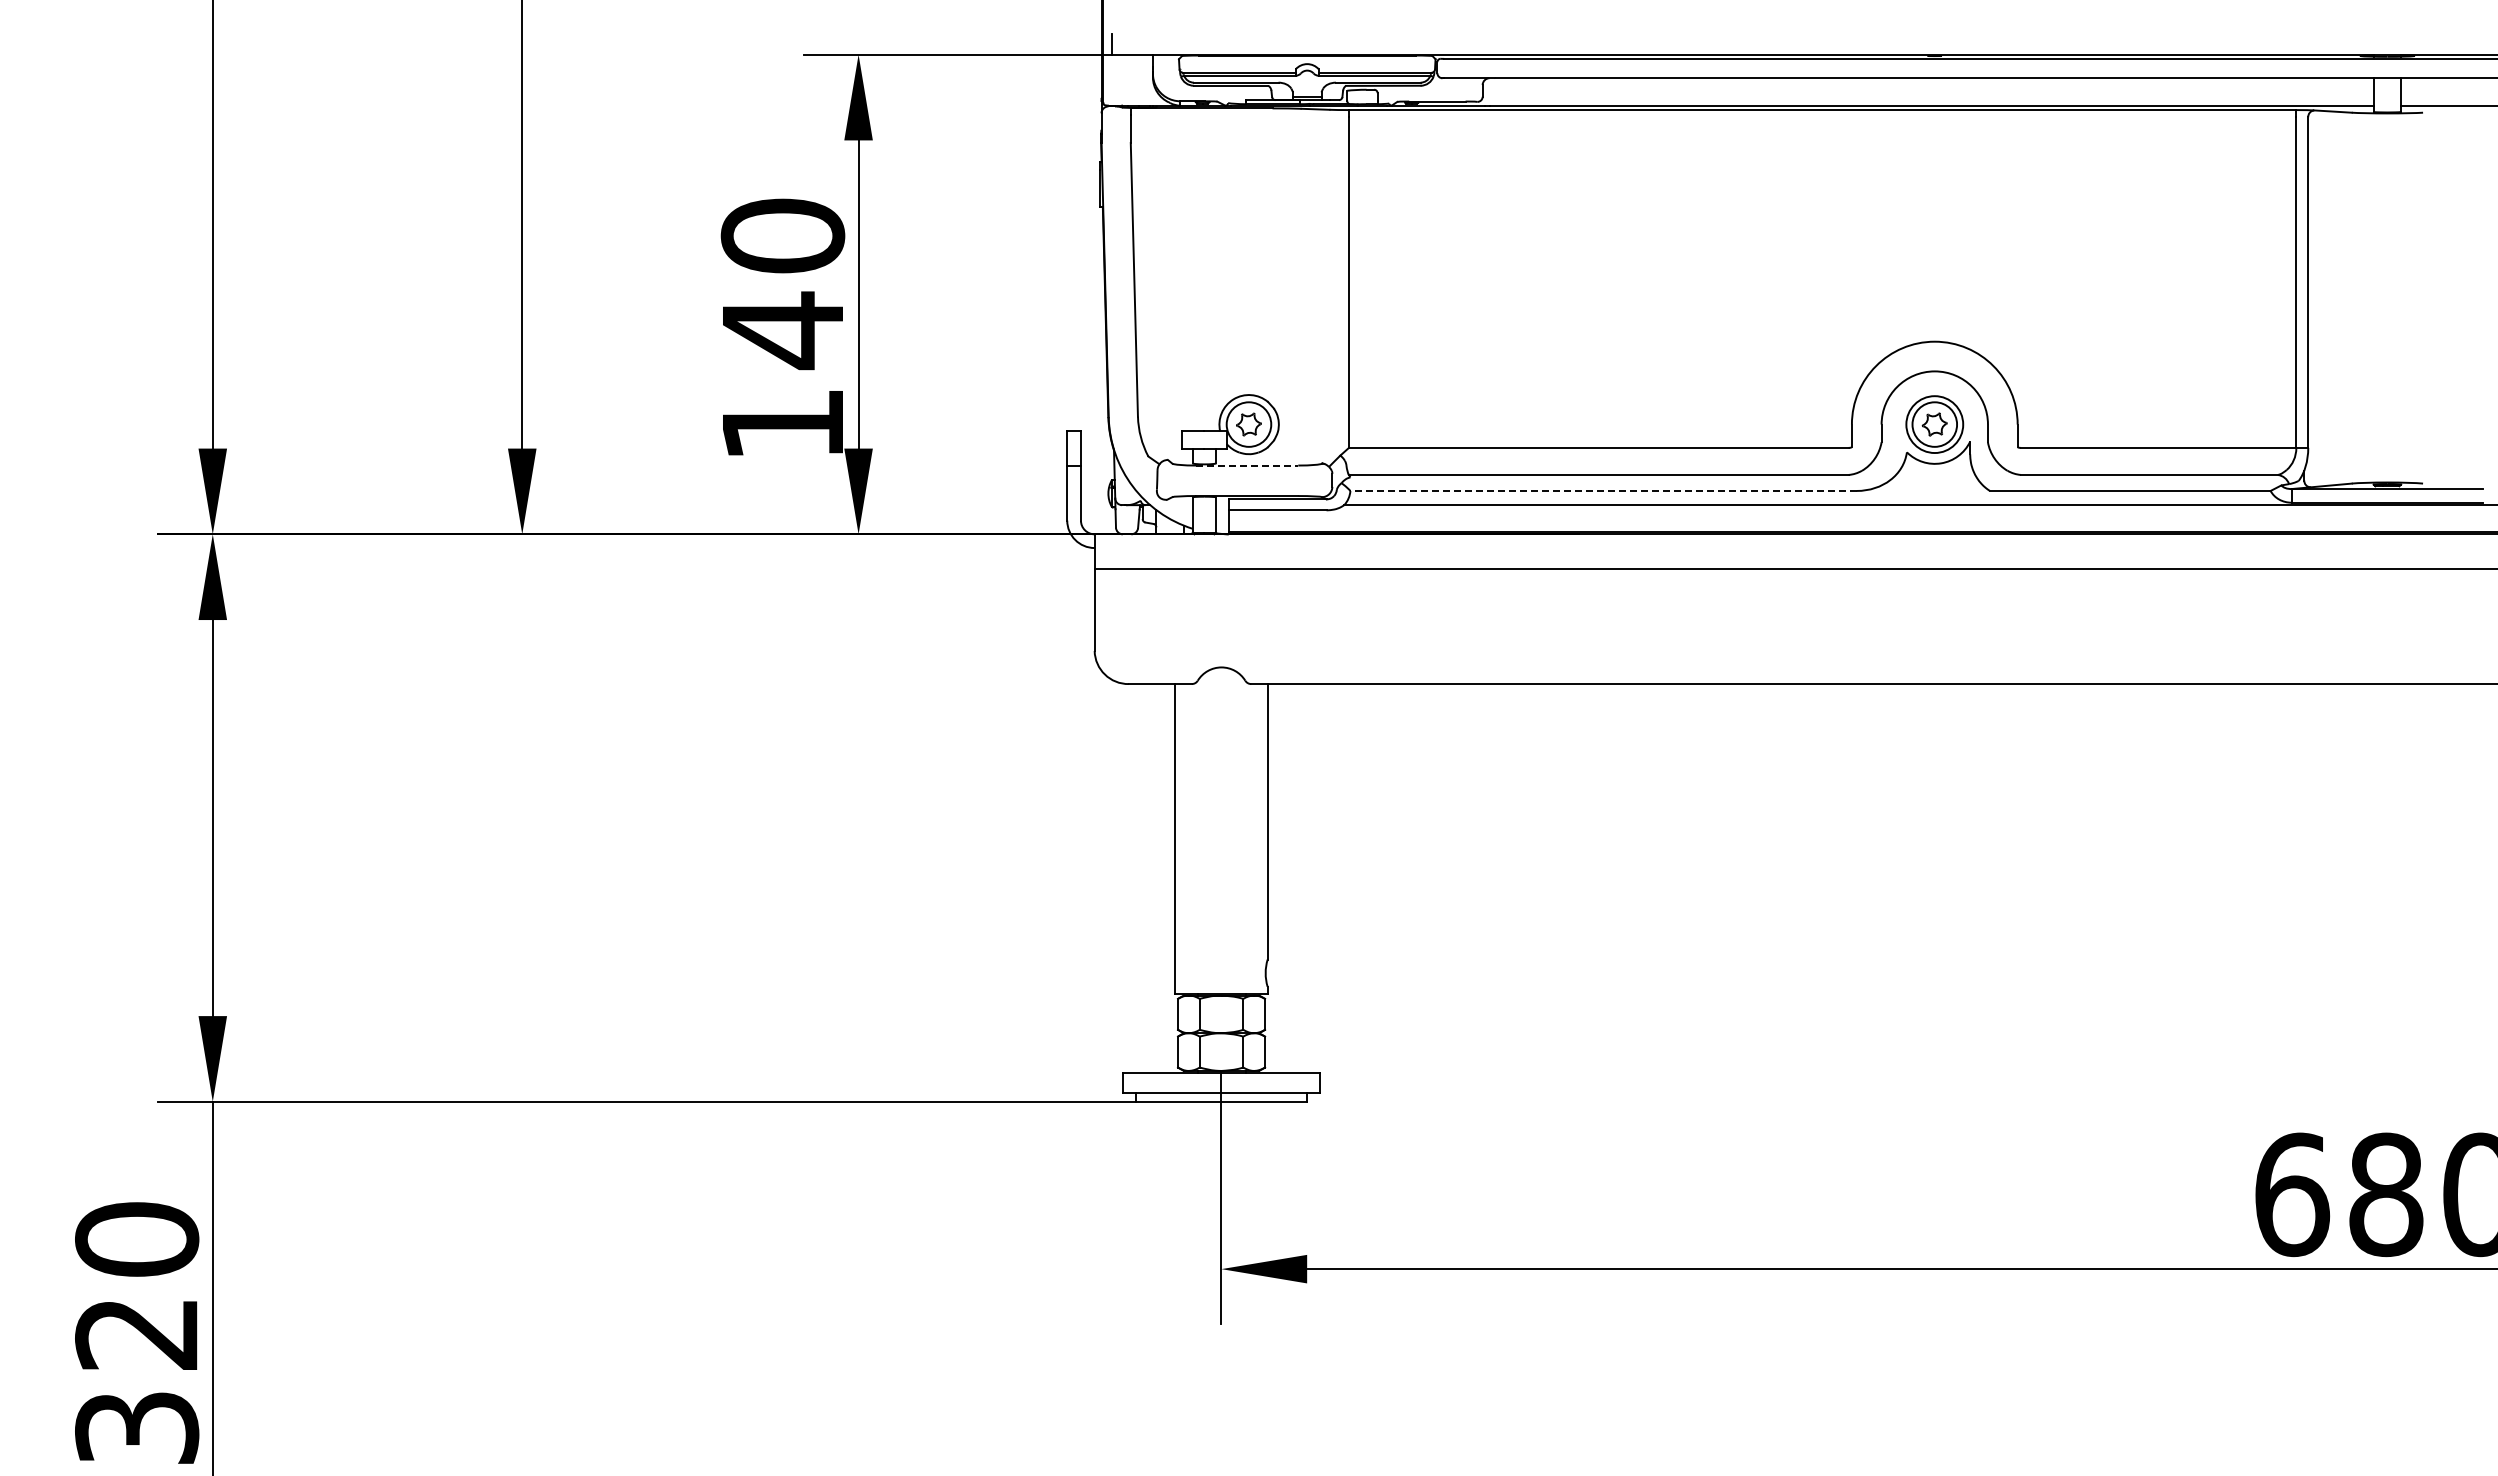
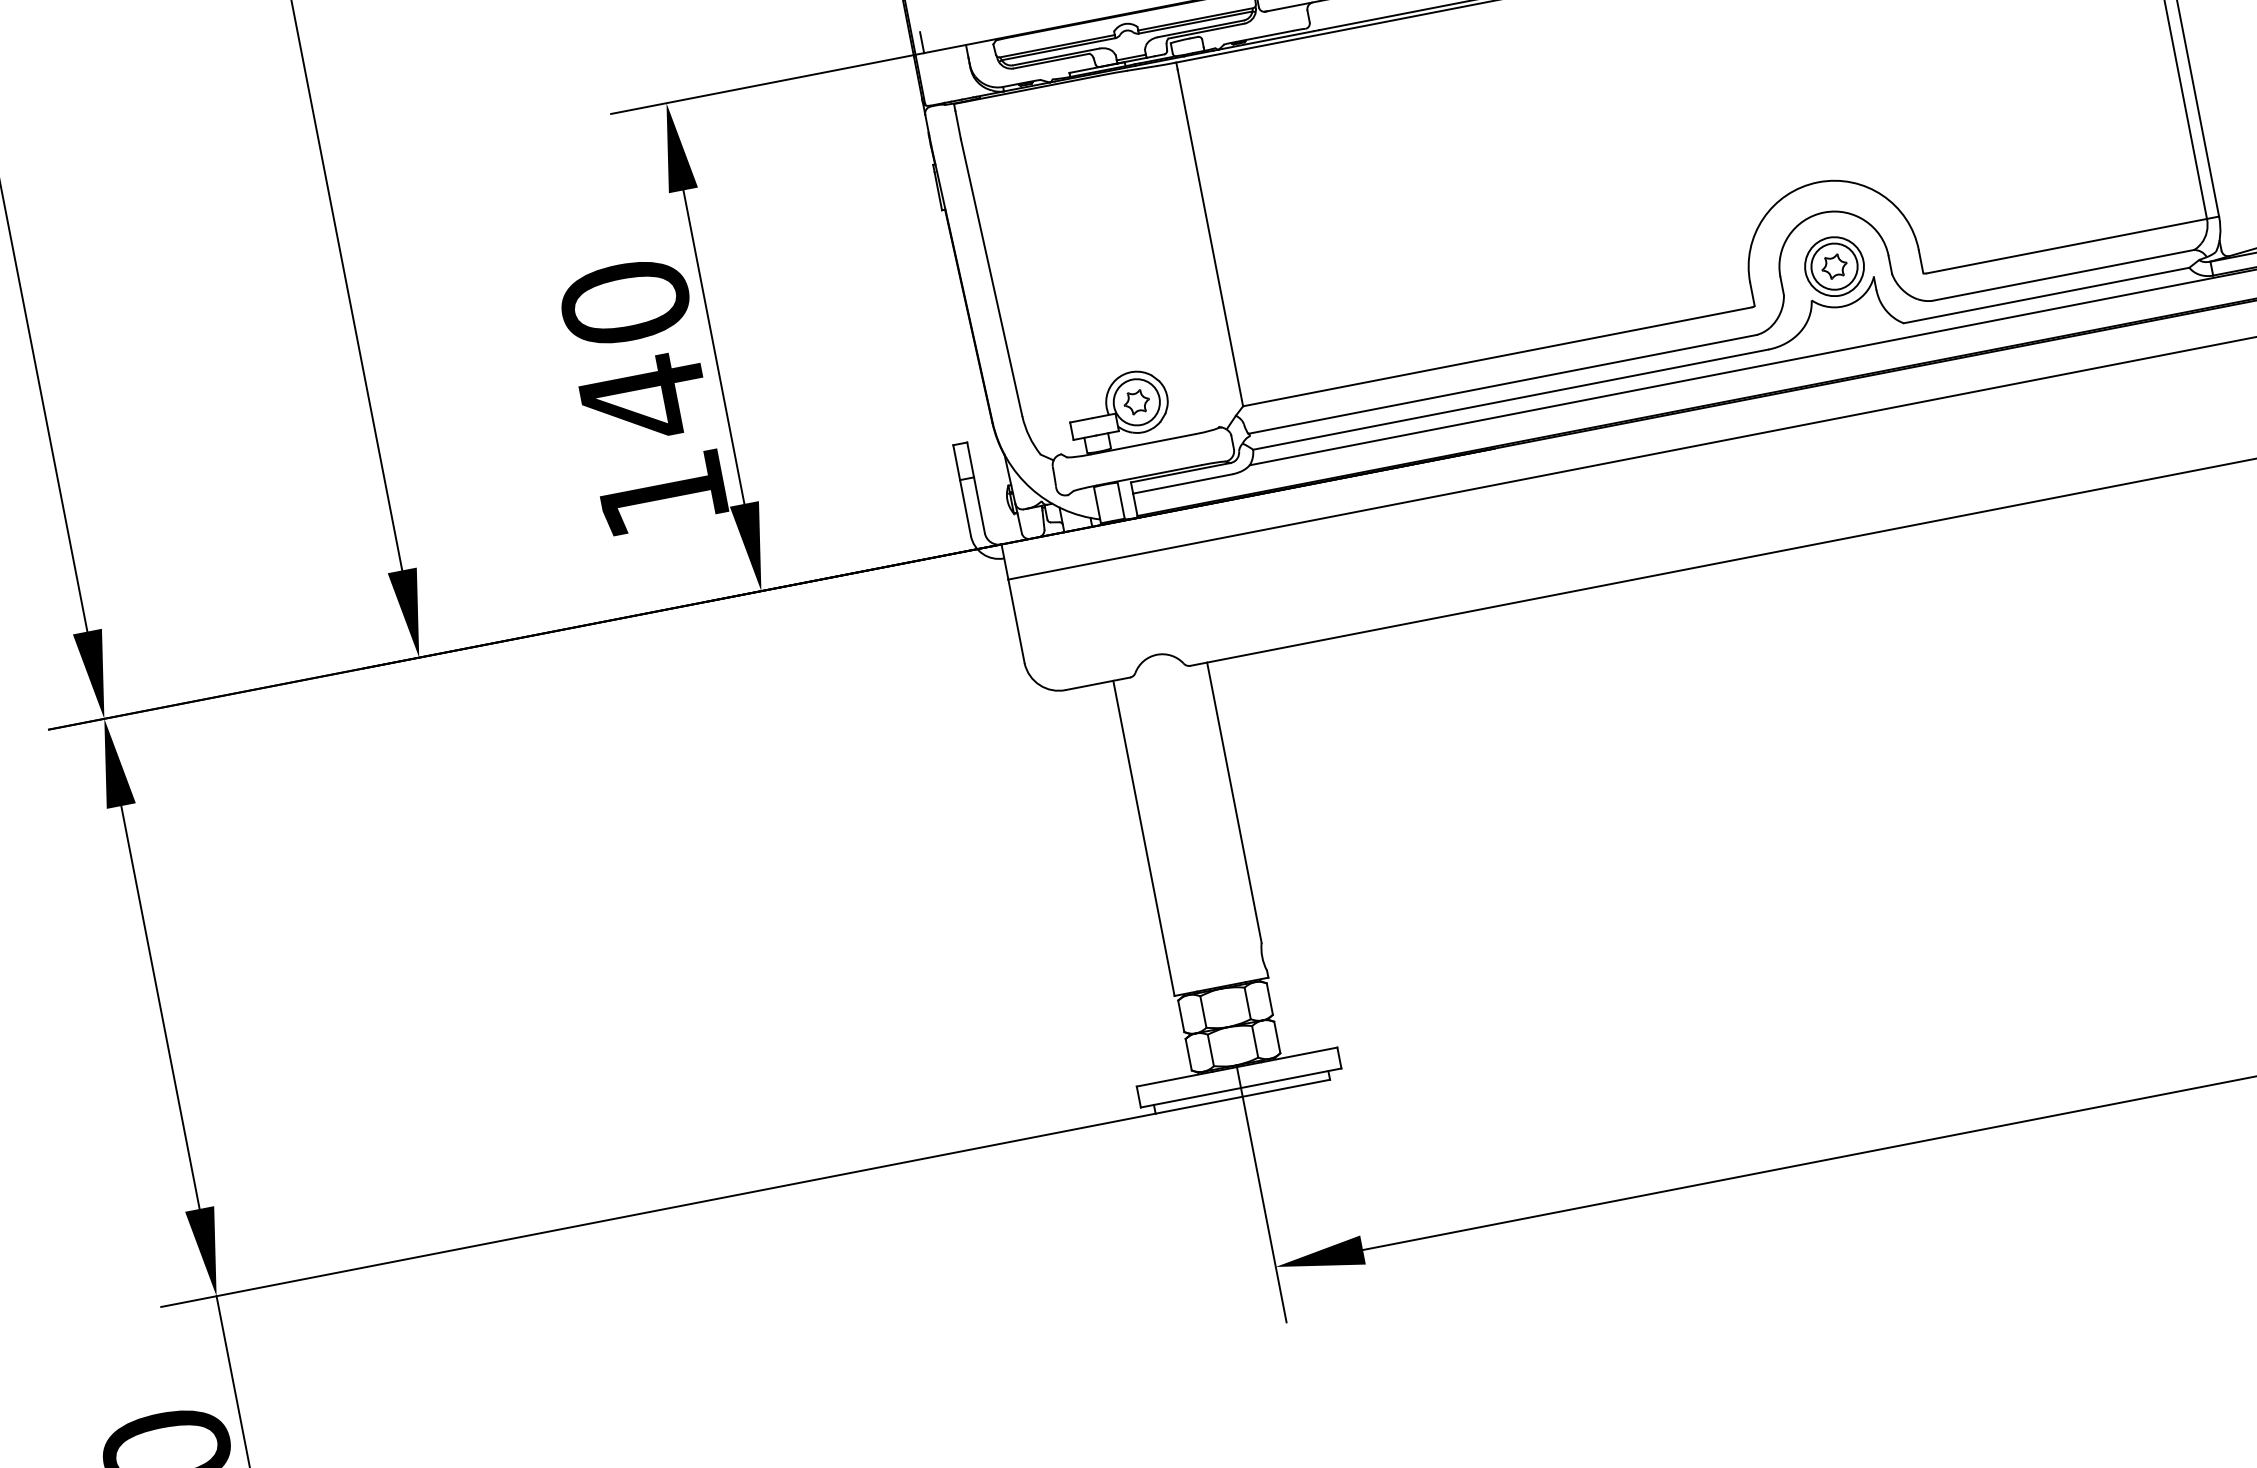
line: (1247, 465) -> (1143, 444), dashed -> solid
line: (1603, 490) -> (1510, 399), dashed -> solid

